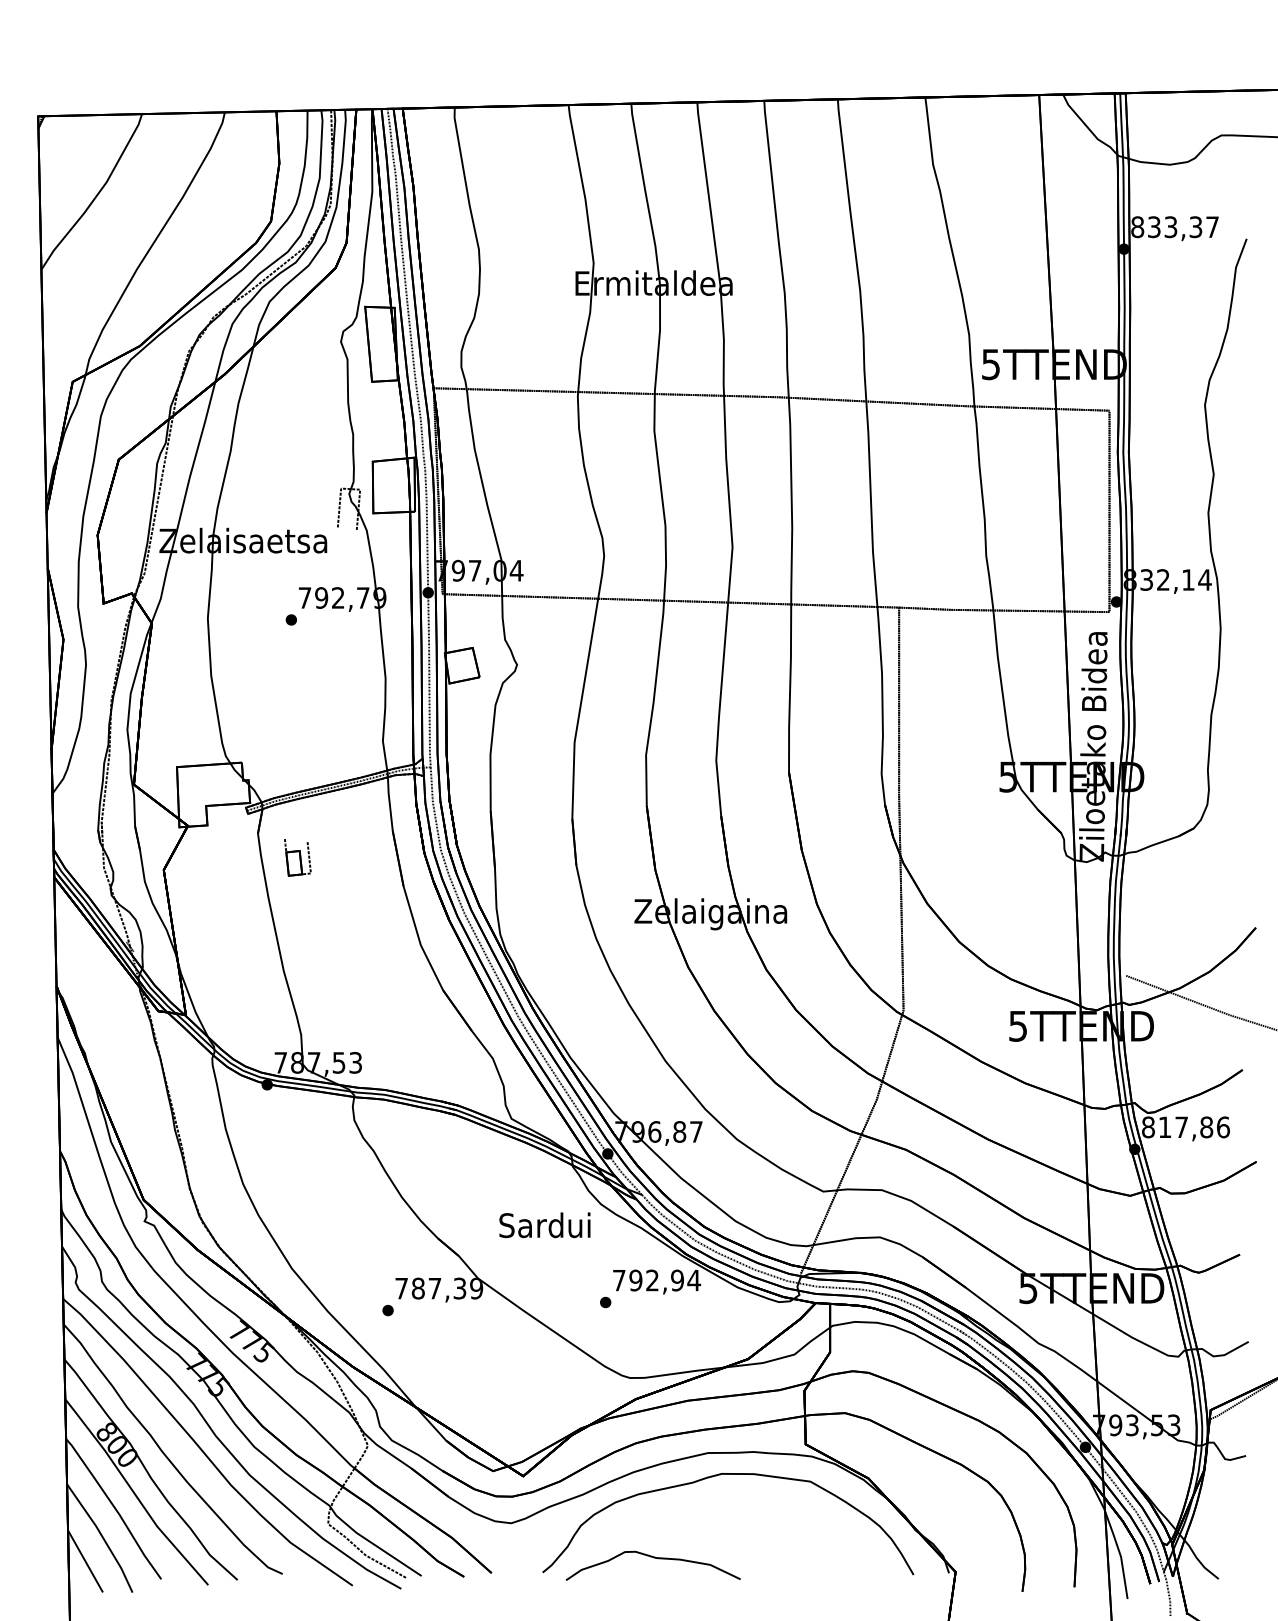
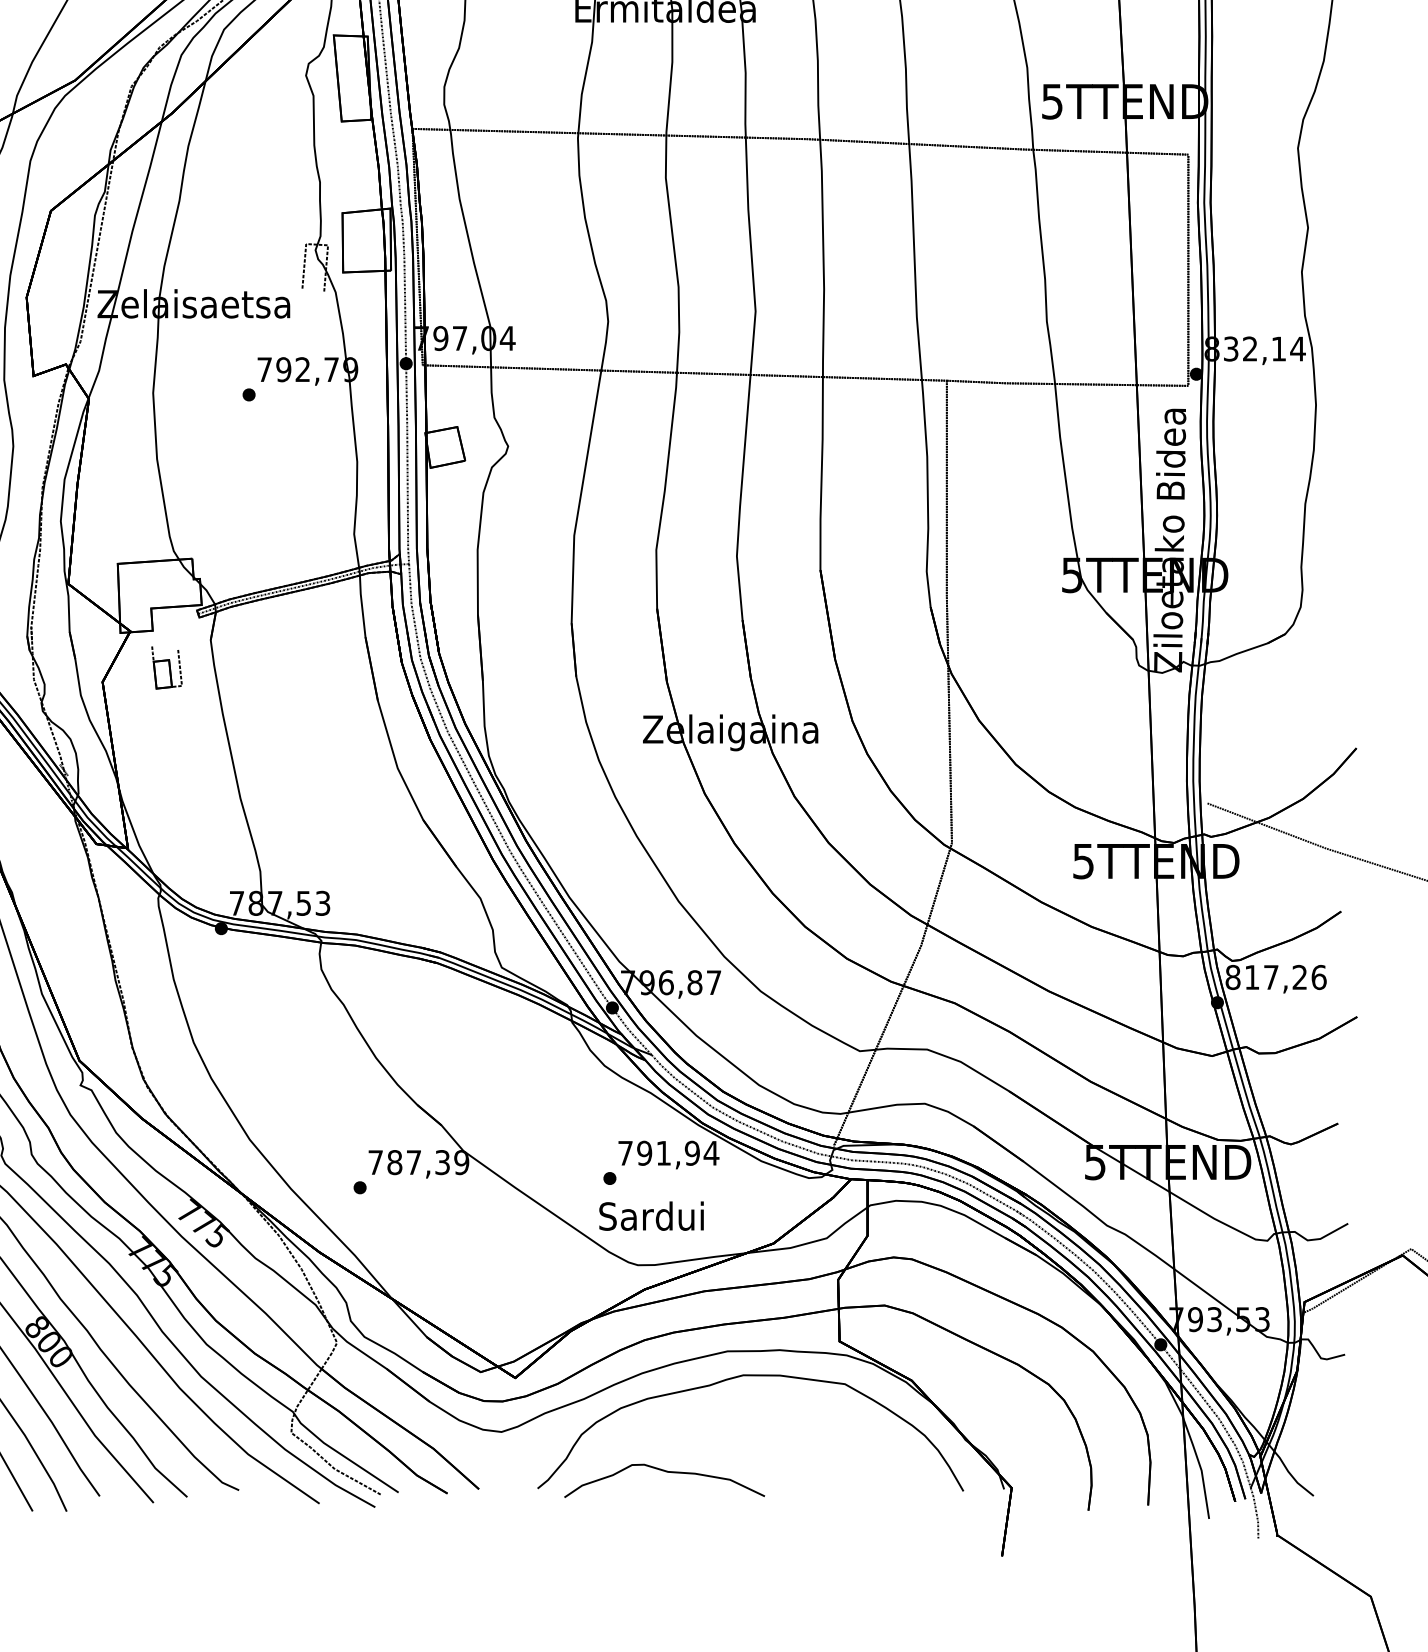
part: (297, 857) -> (166, 667), moved
text: (1206, 1127) -> (1299, 977), 817,86 -> 817,26
text: (544, 1225) -> (651, 1216), moved
text: (652, 1280) -> (663, 1153), 792,94 -> 791,94

